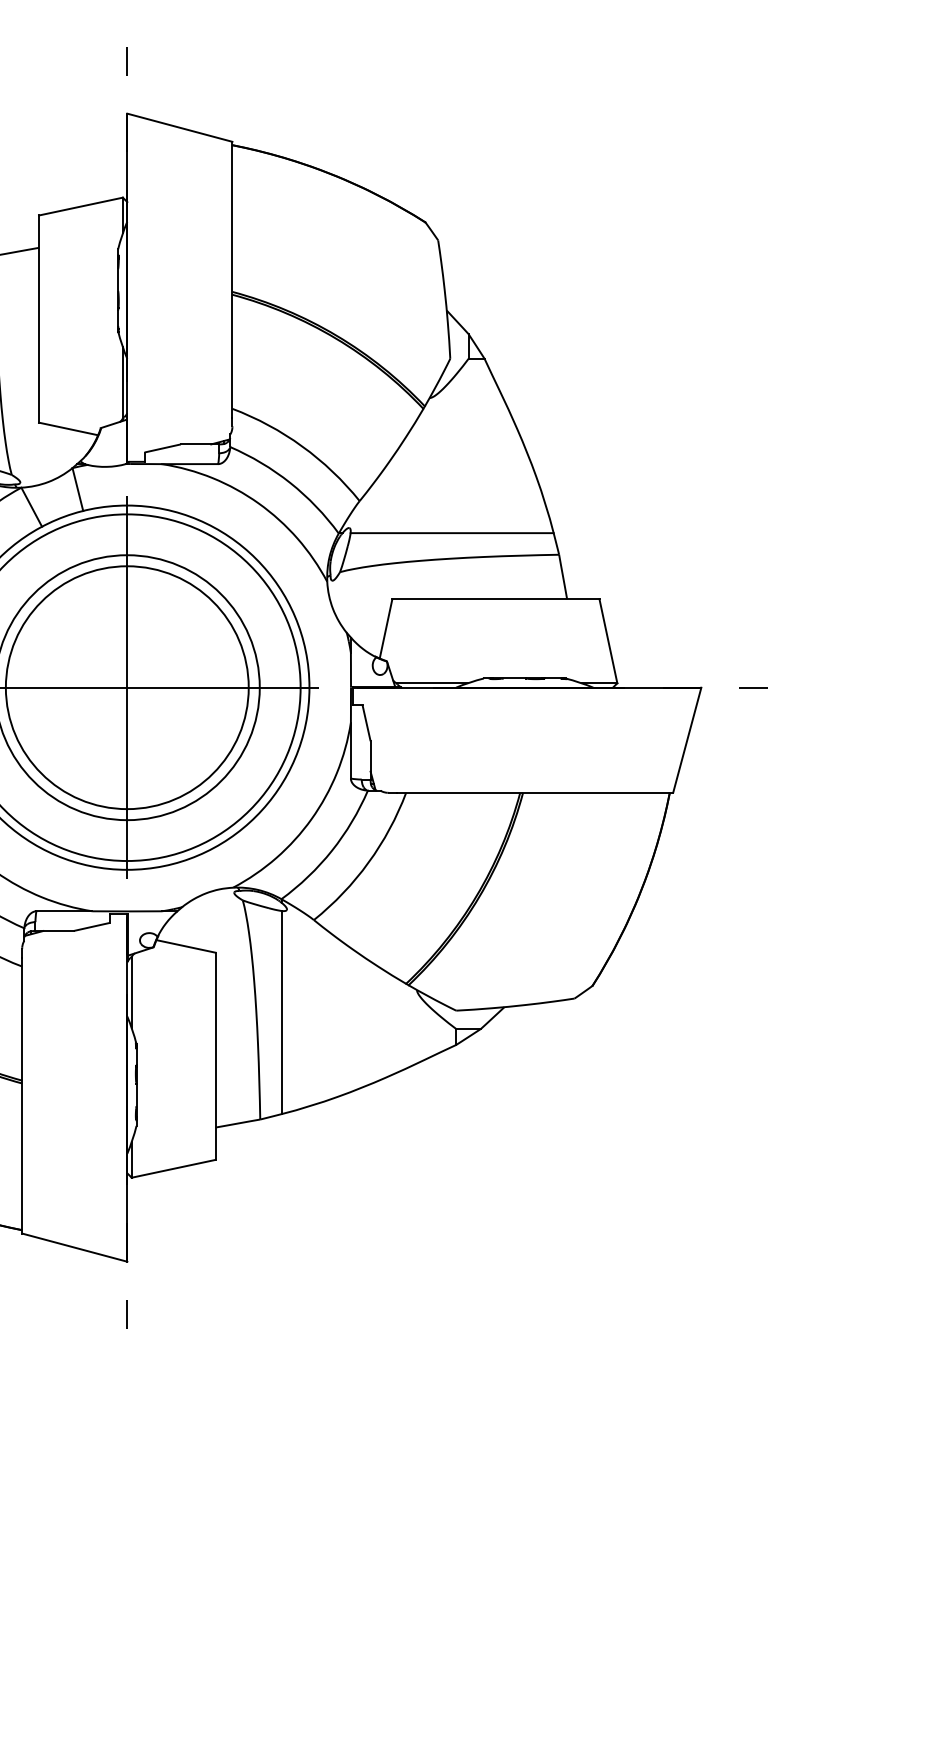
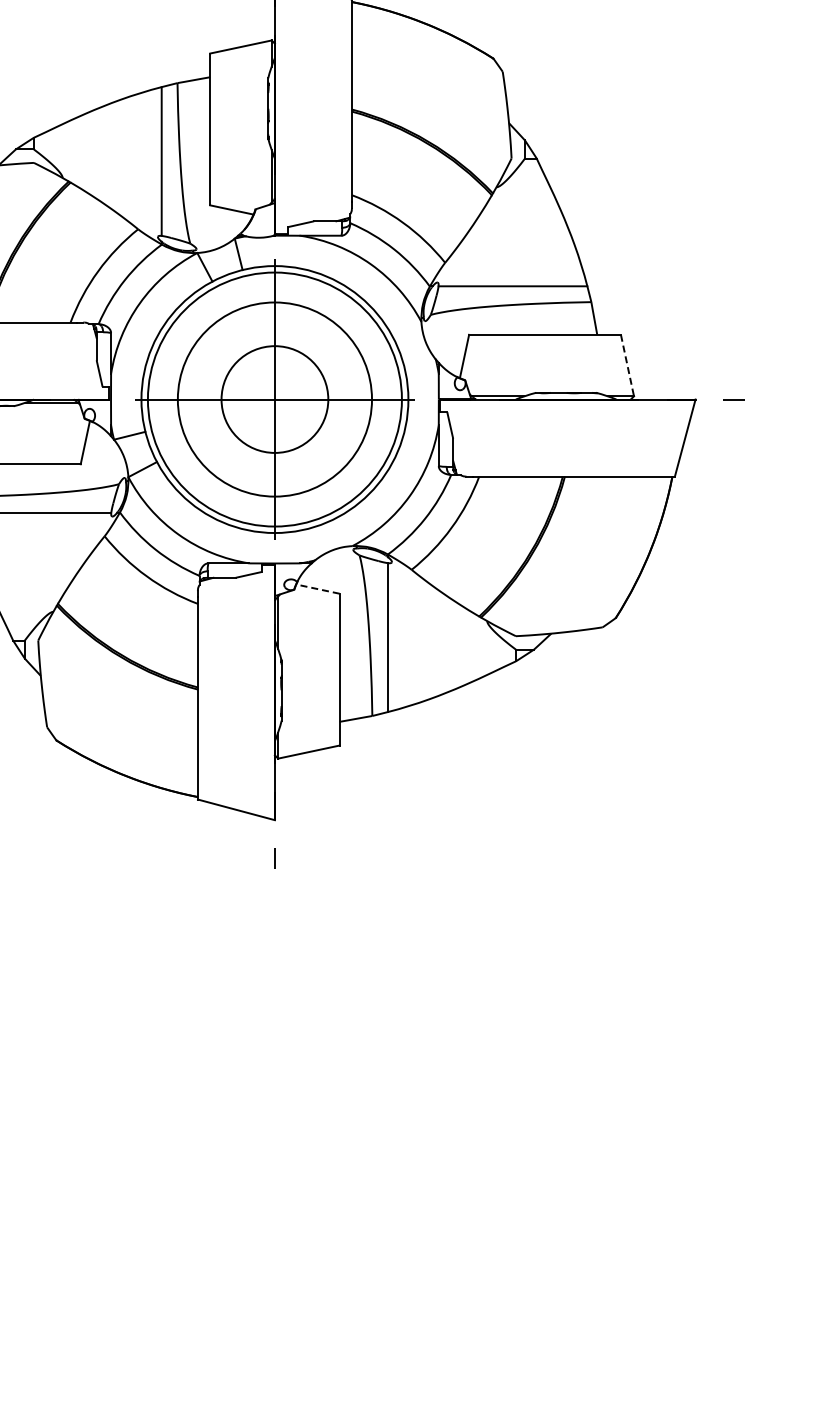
line: (608, 642) -> (627, 366), solid -> dashed
circle: (126, 687) -> (274, 399), size x0.6
line: (185, 946) -> (317, 589), solid -> dashed

